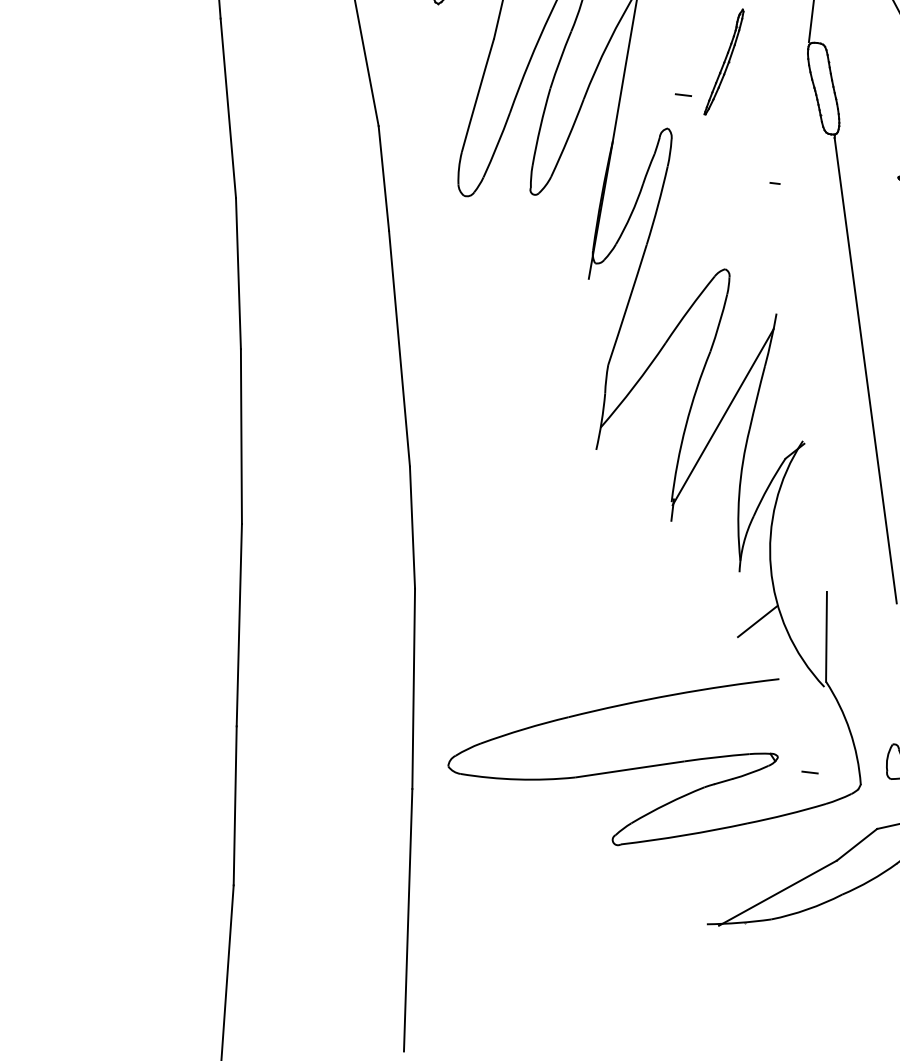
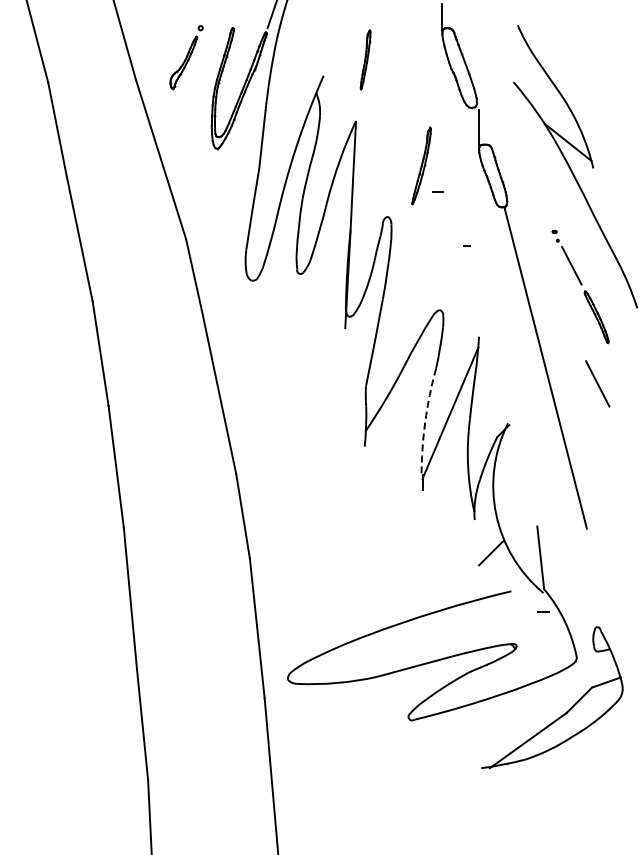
line: (682, 94) -> (437, 191), moved
arc: (686, 425) -> (425, 422), solid -> dashed
line: (810, 772) -> (543, 611), moved

